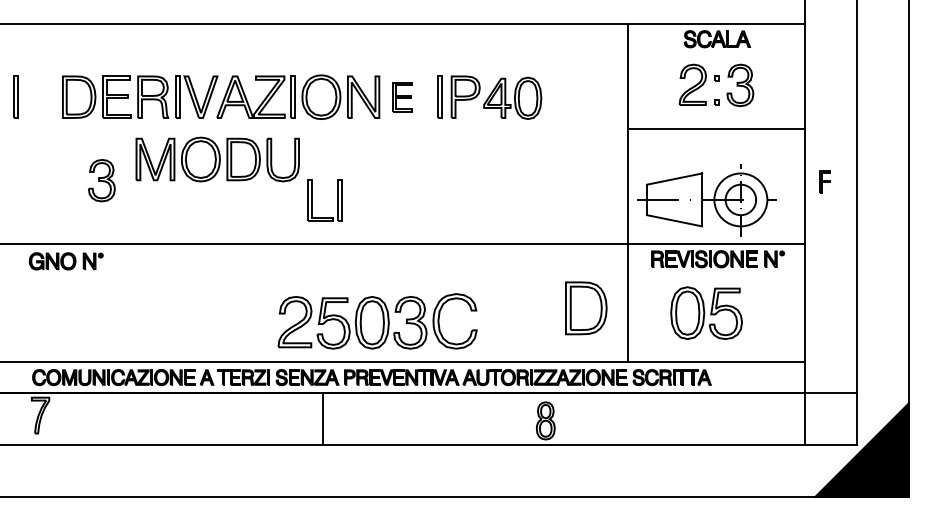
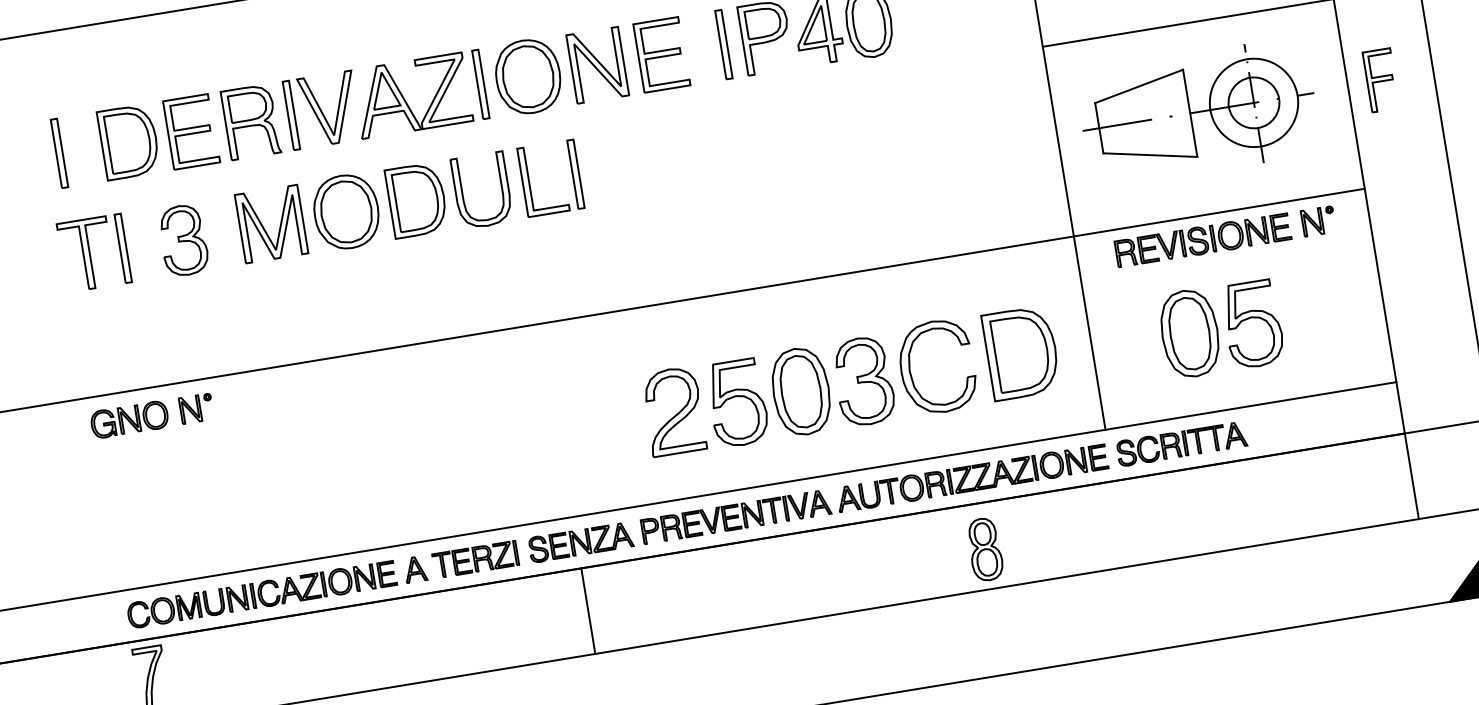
part: (15, 96) -> (58, 152), moved
part: (402, 96) -> (661, 53), size x1.43
part: (47, 159) -> (93, 253), added
part: (101, 180) -> (182, 240), moved
part: (825, 181) -> (1381, 79), size x1.67
part: (312, 200) -> (530, 181), moved
part: (706, 200) -> (1197, 113), moved
part: (377, 321) -> (809, 388), moved
line: (323, 418) -> (588, 610), moved

